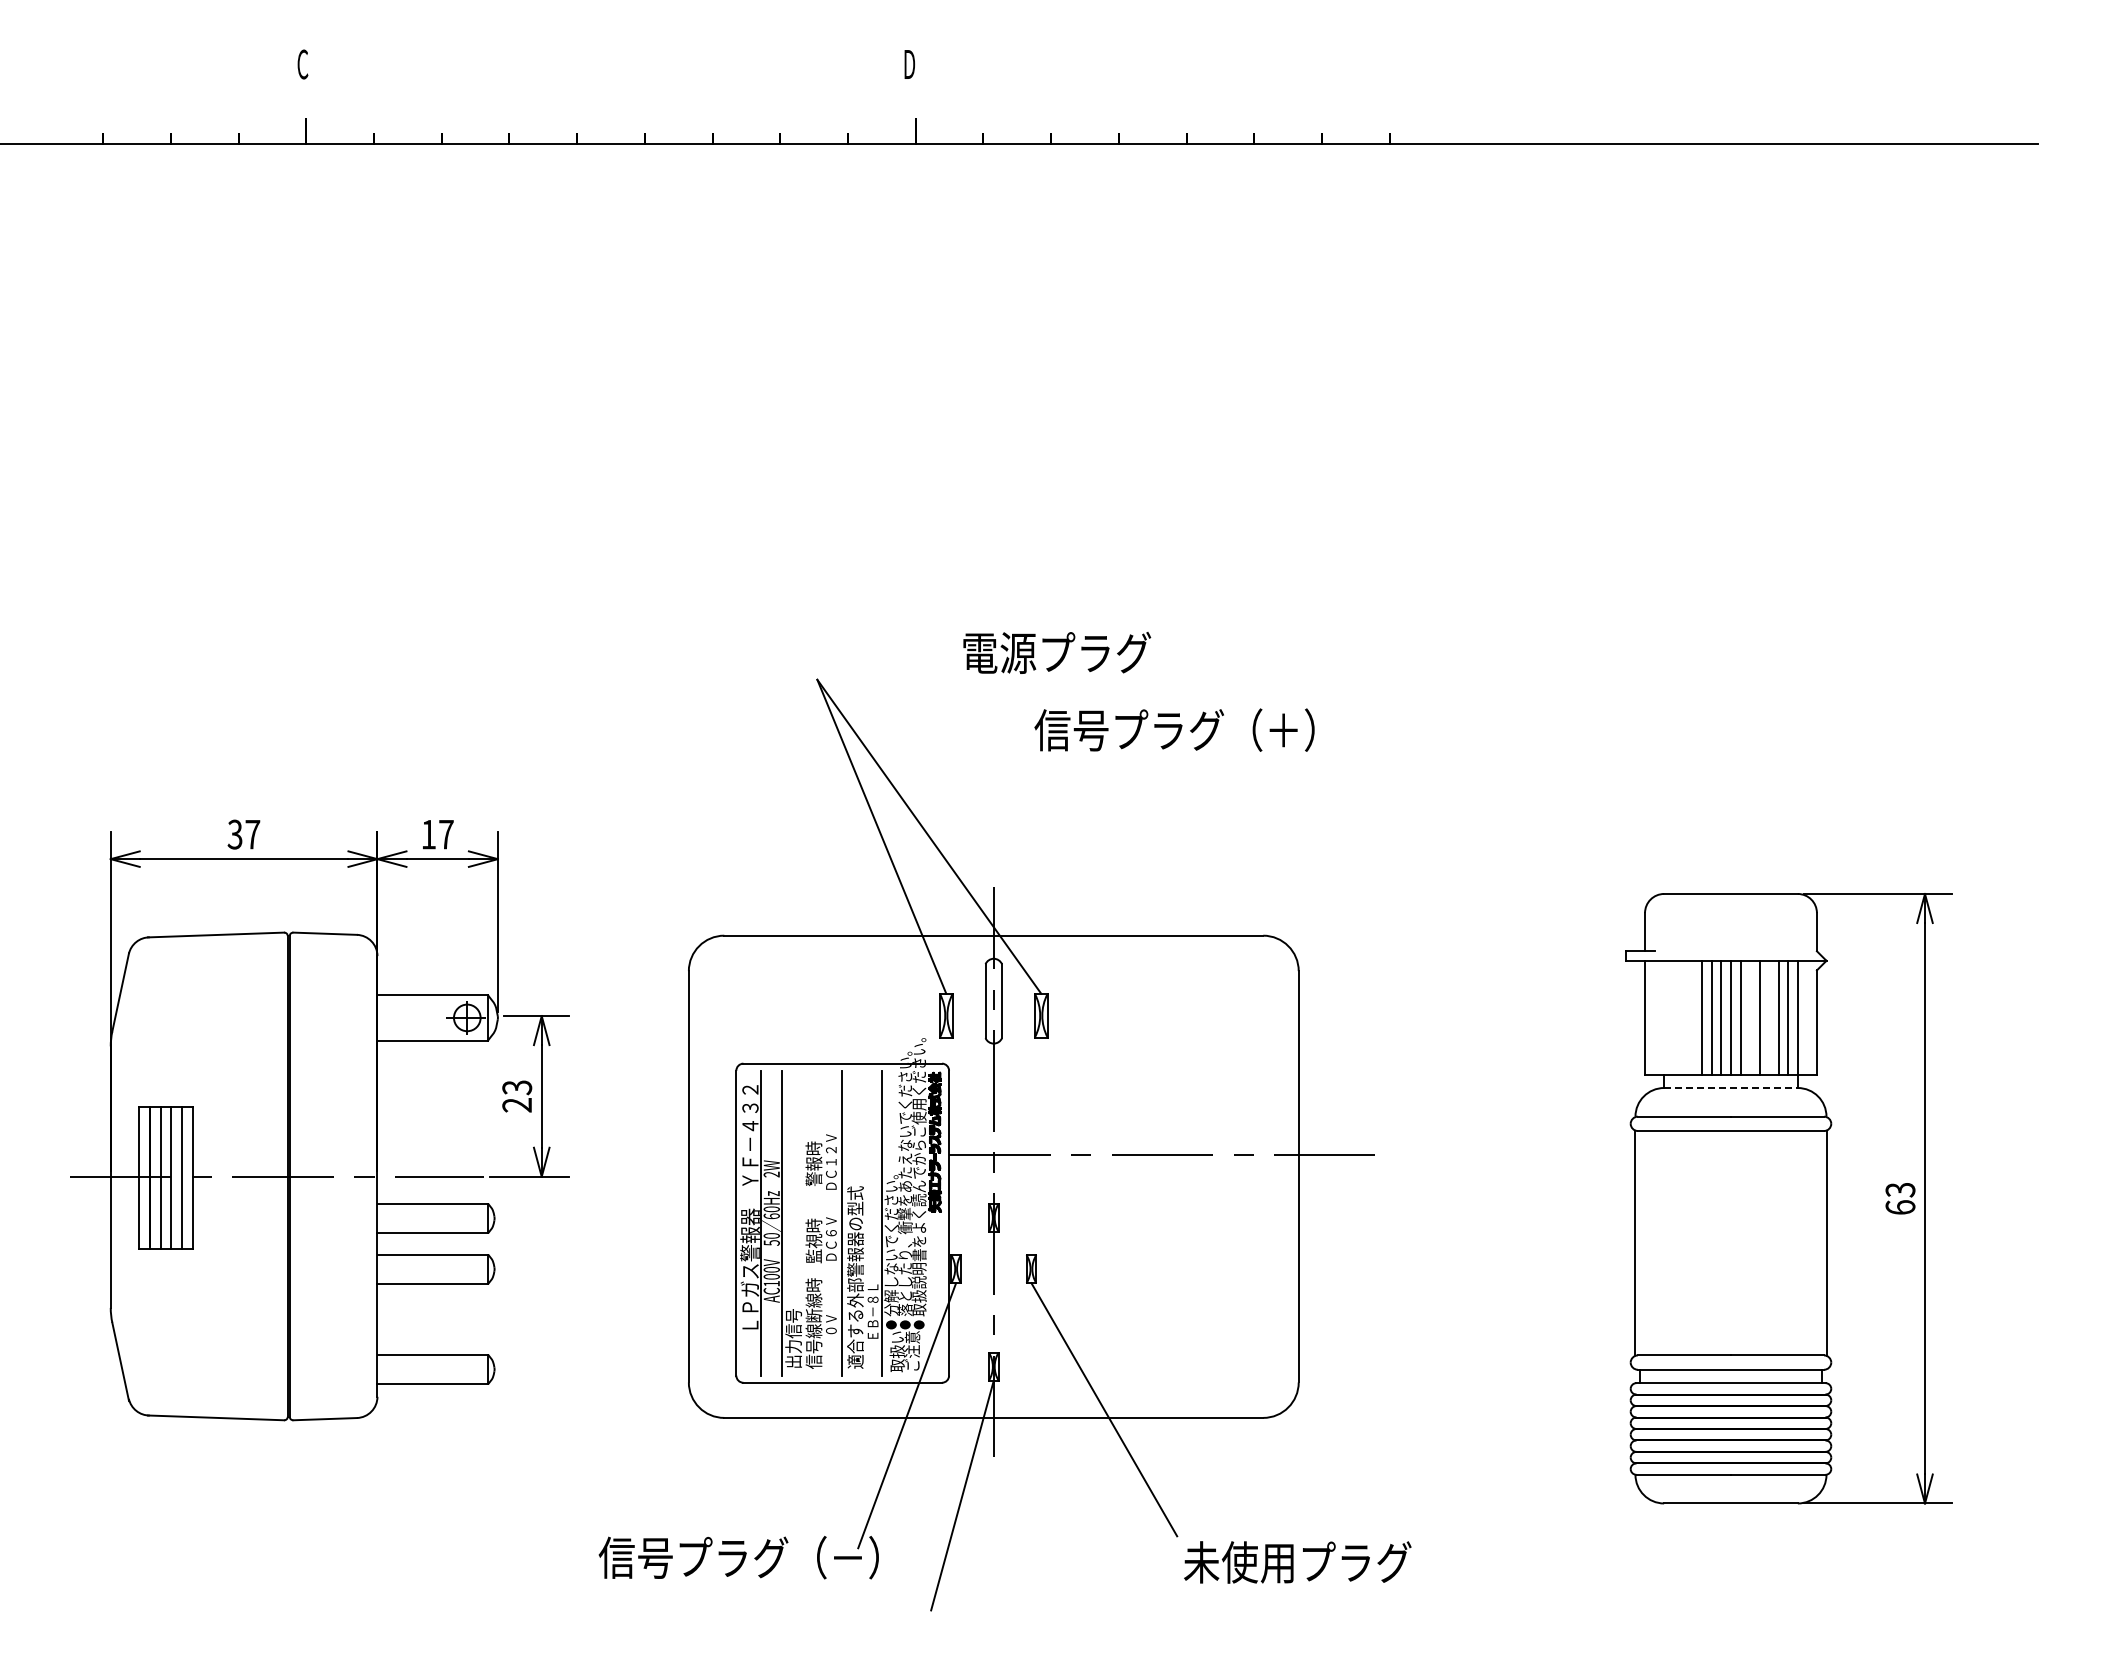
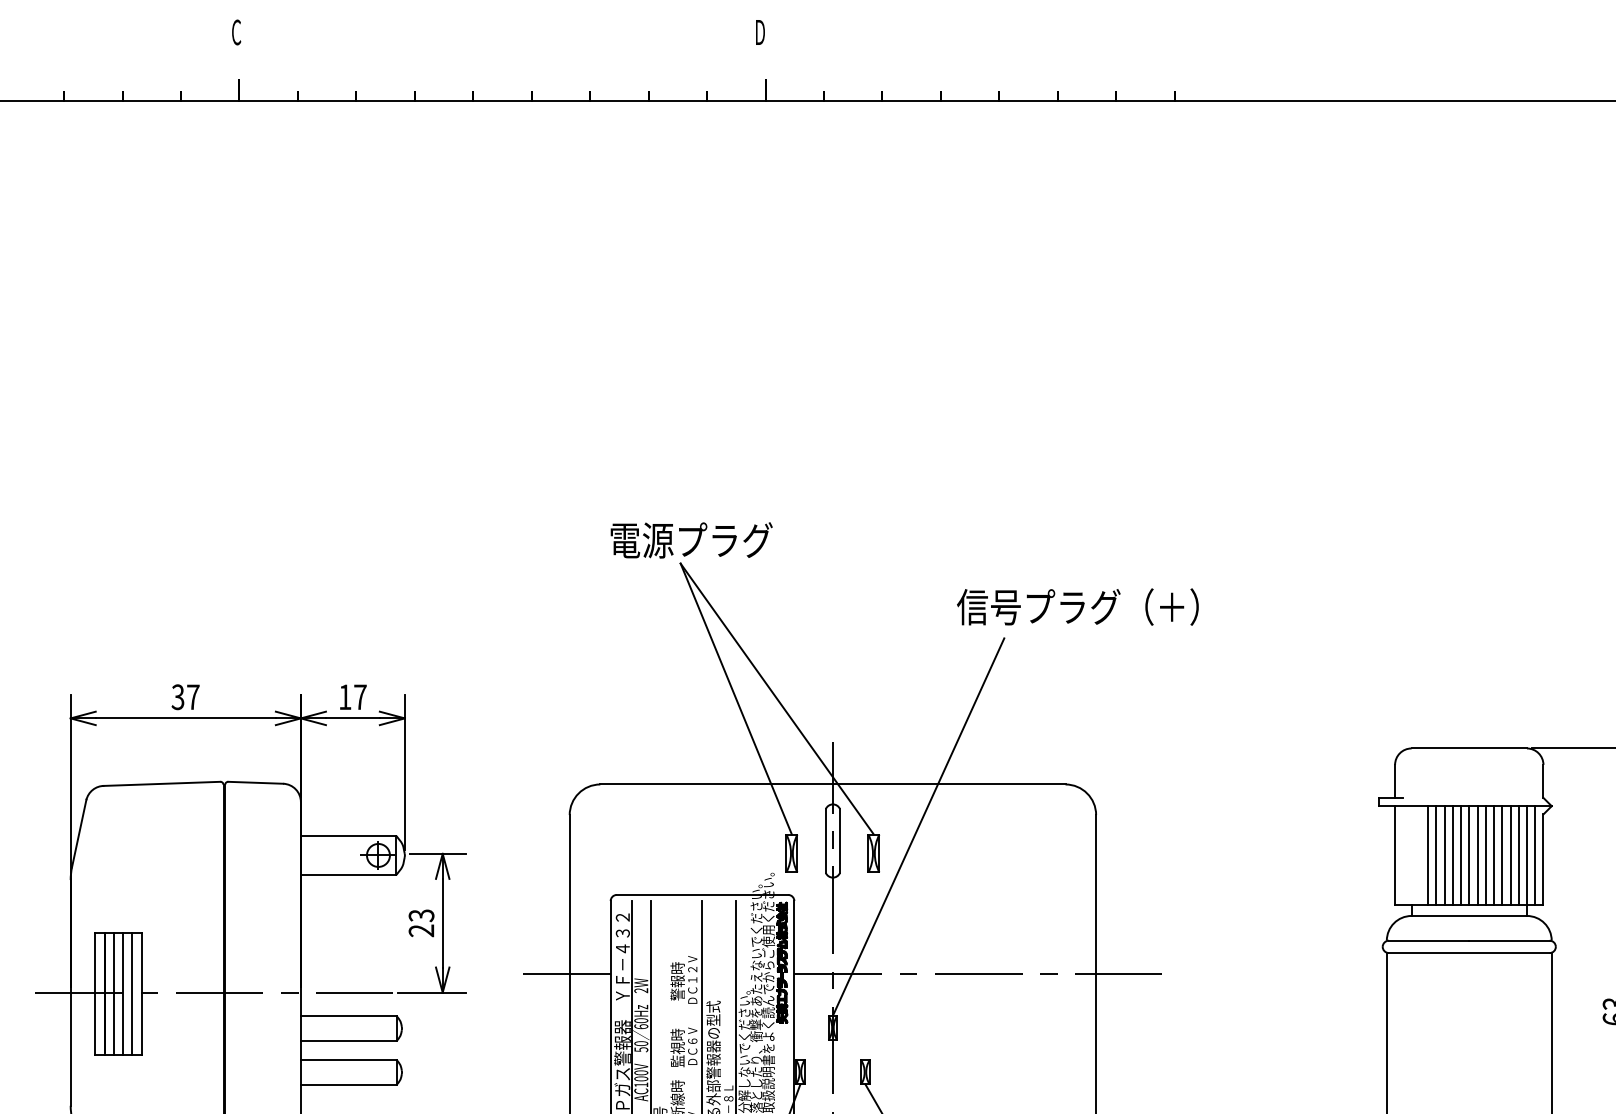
text: (1057, 652) -> (691, 540), moved
text: (1174, 729) -> (1077, 606), moved
line: (1092, 984) -> (918, 826), added
line: (1683, 1017) -> (1428, 855), added
line: (1692, 1017) -> (1436, 855), added
line: (1750, 1017) -> (1486, 855), added
line: (1769, 1017) -> (1502, 855), added
line: (1807, 1017) -> (1535, 855), added
line: (1730, 1088) -> (1468, 916), dashed -> solid
line: (685, 1155) -> (566, 974), added

